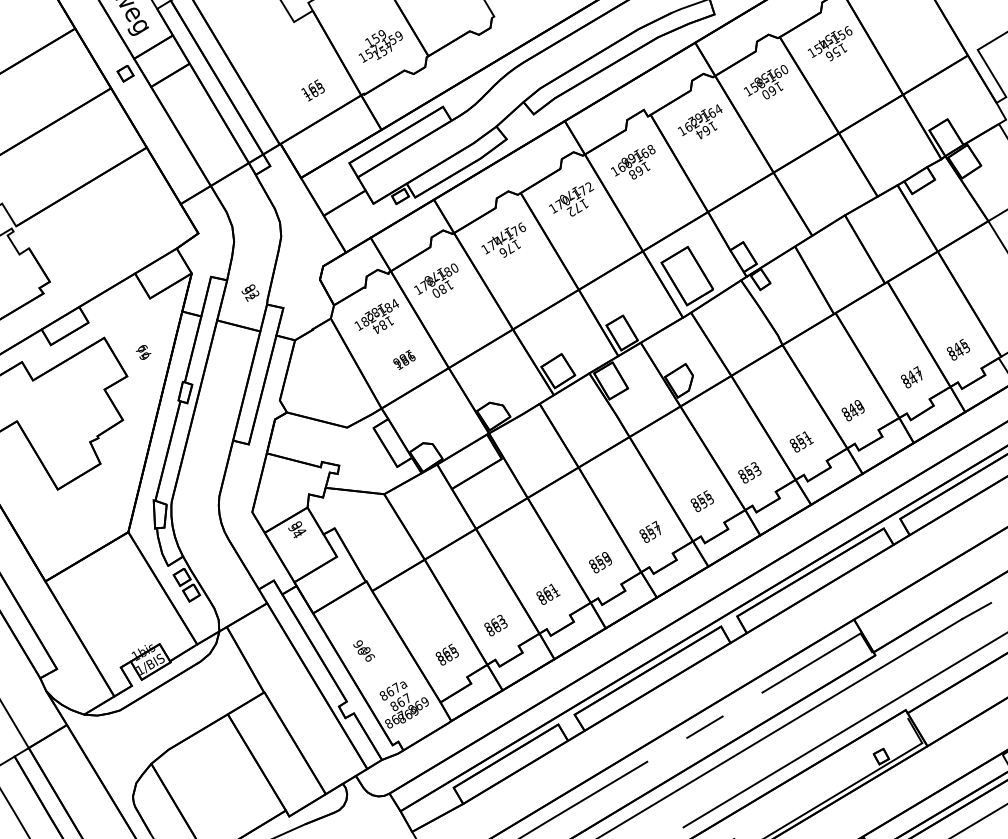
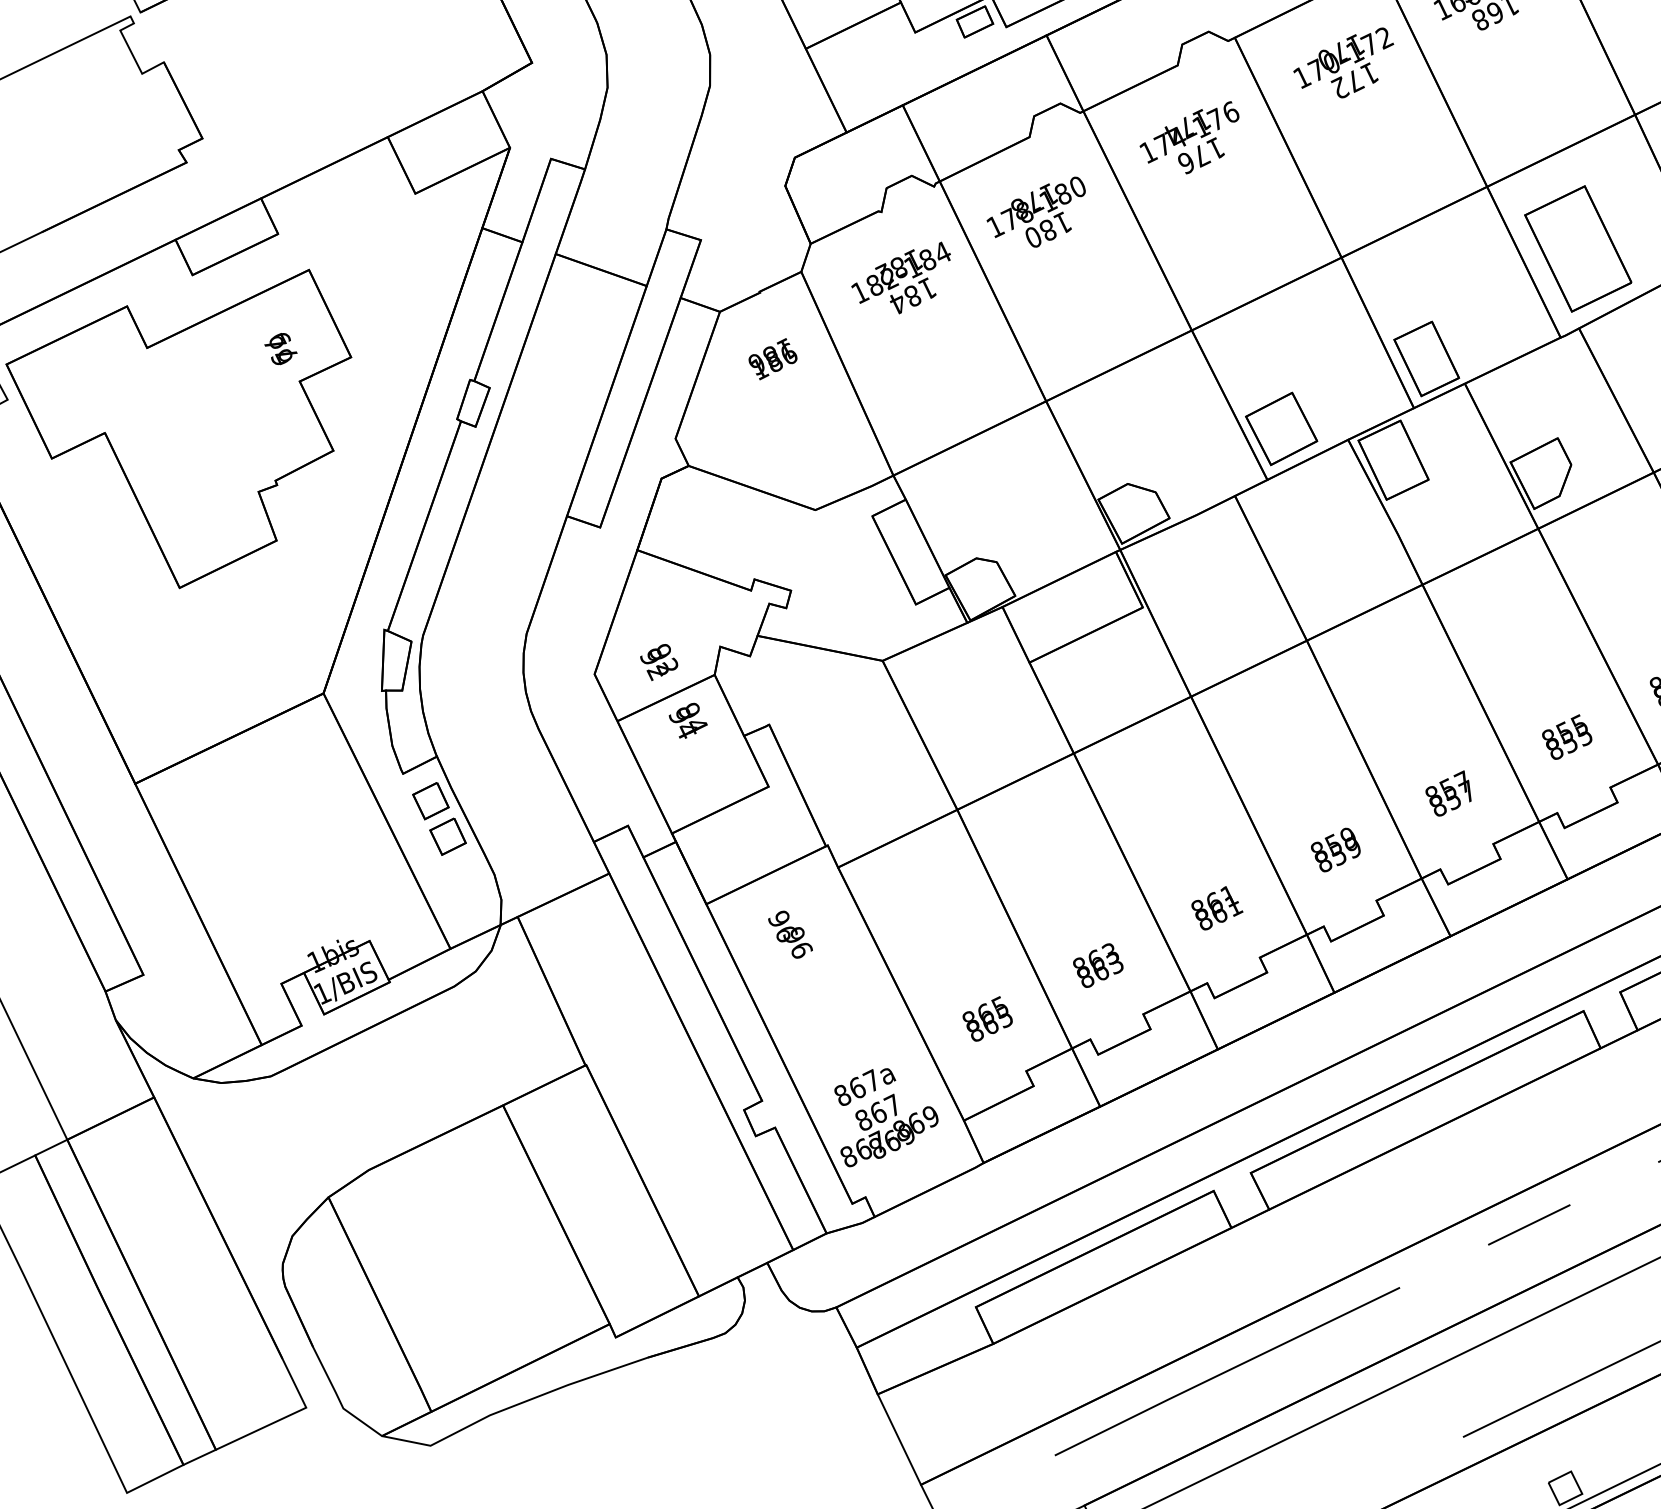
text: (250, 292) -> (659, 661), moved
text: (143, 352) -> (280, 349), moved
text: (404, 359) -> (773, 358), moved
text: (363, 650) -> (789, 933), moved

